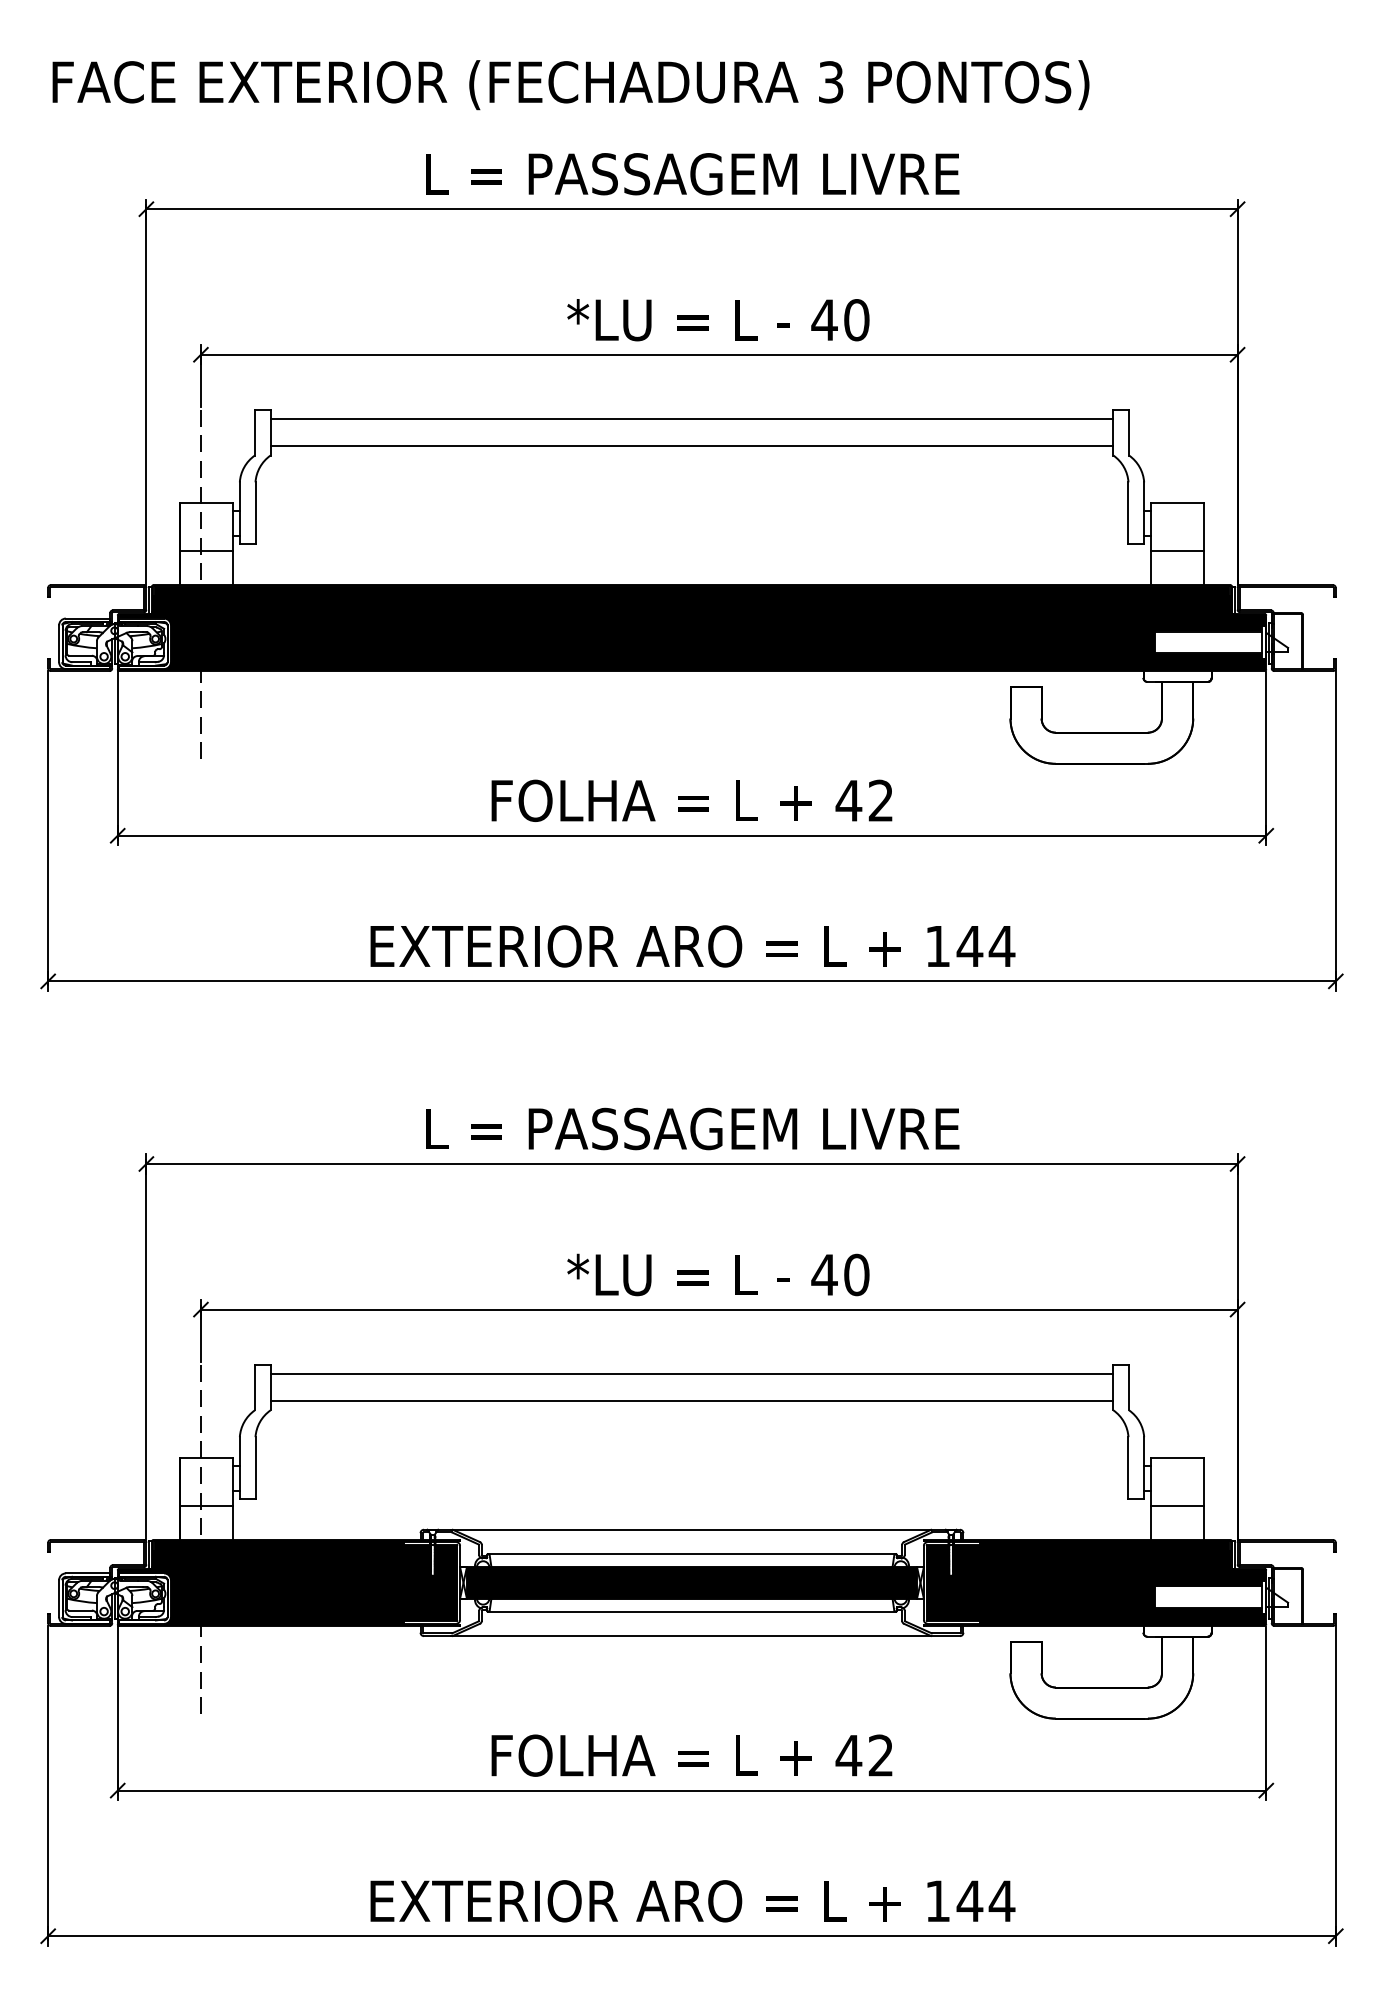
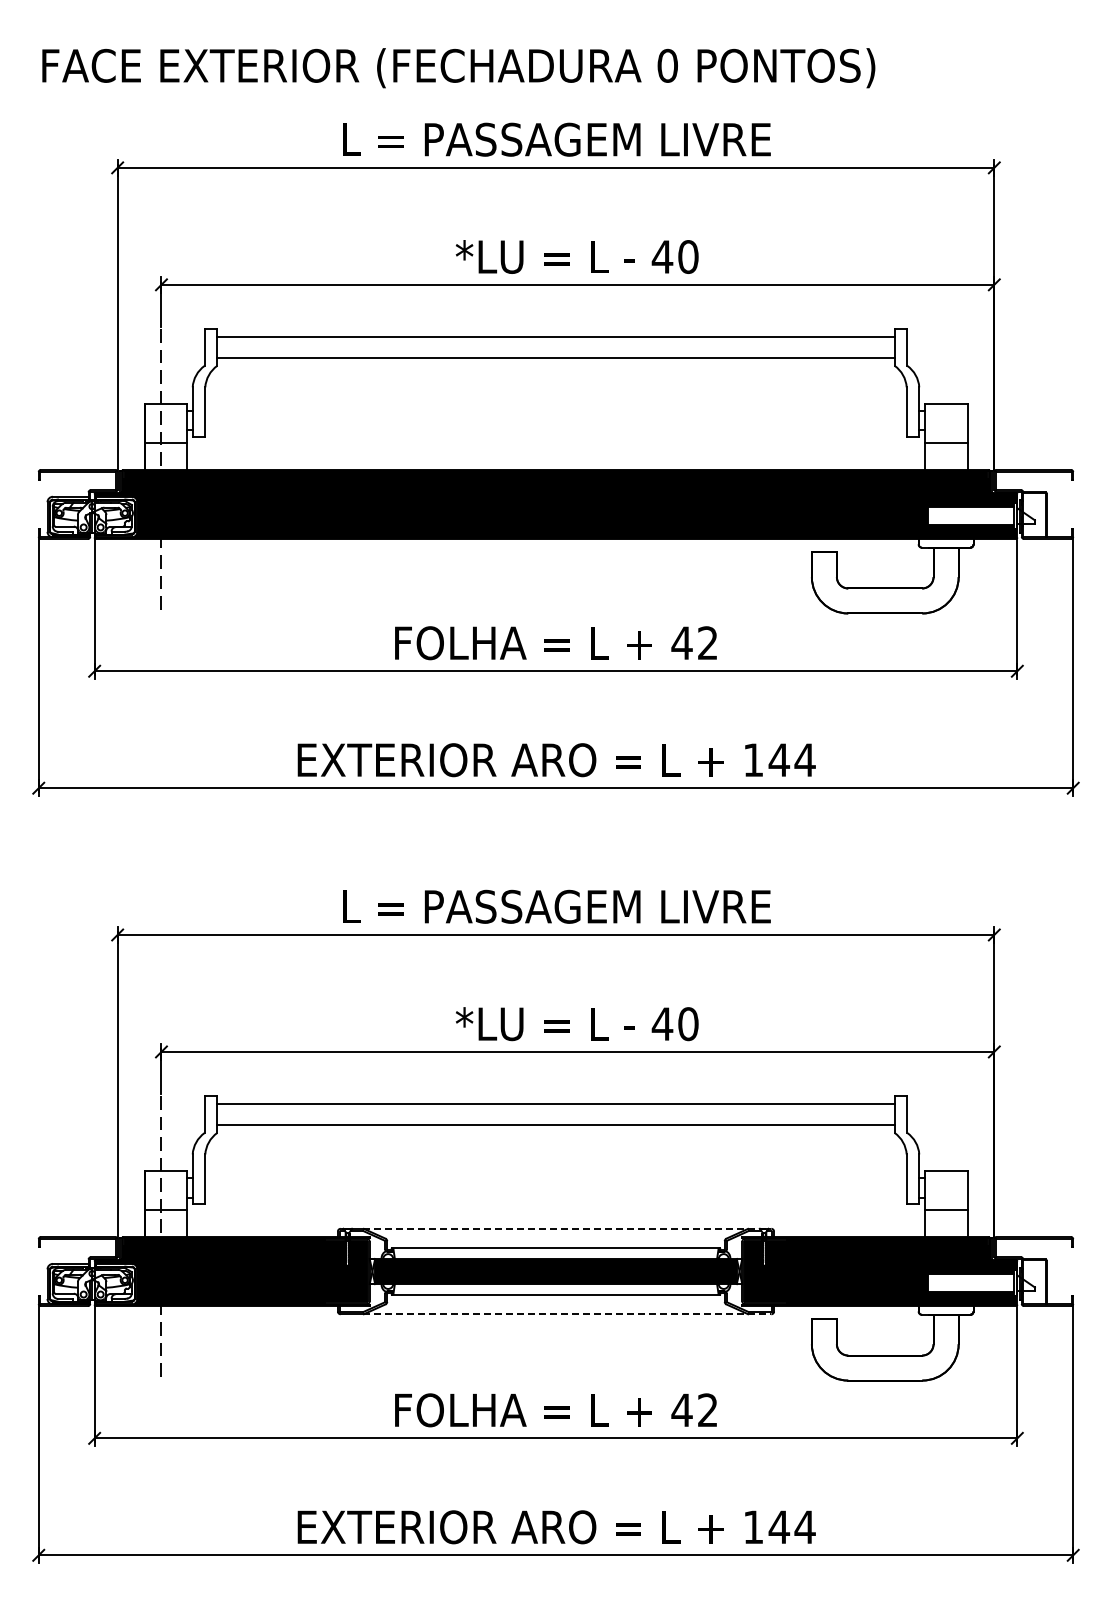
text: (830, 81) -> (667, 65), 3 -> 0
line: (706, 1529) -> (567, 1228), solid -> dashed
line: (706, 1636) -> (567, 1314), solid -> dashed

